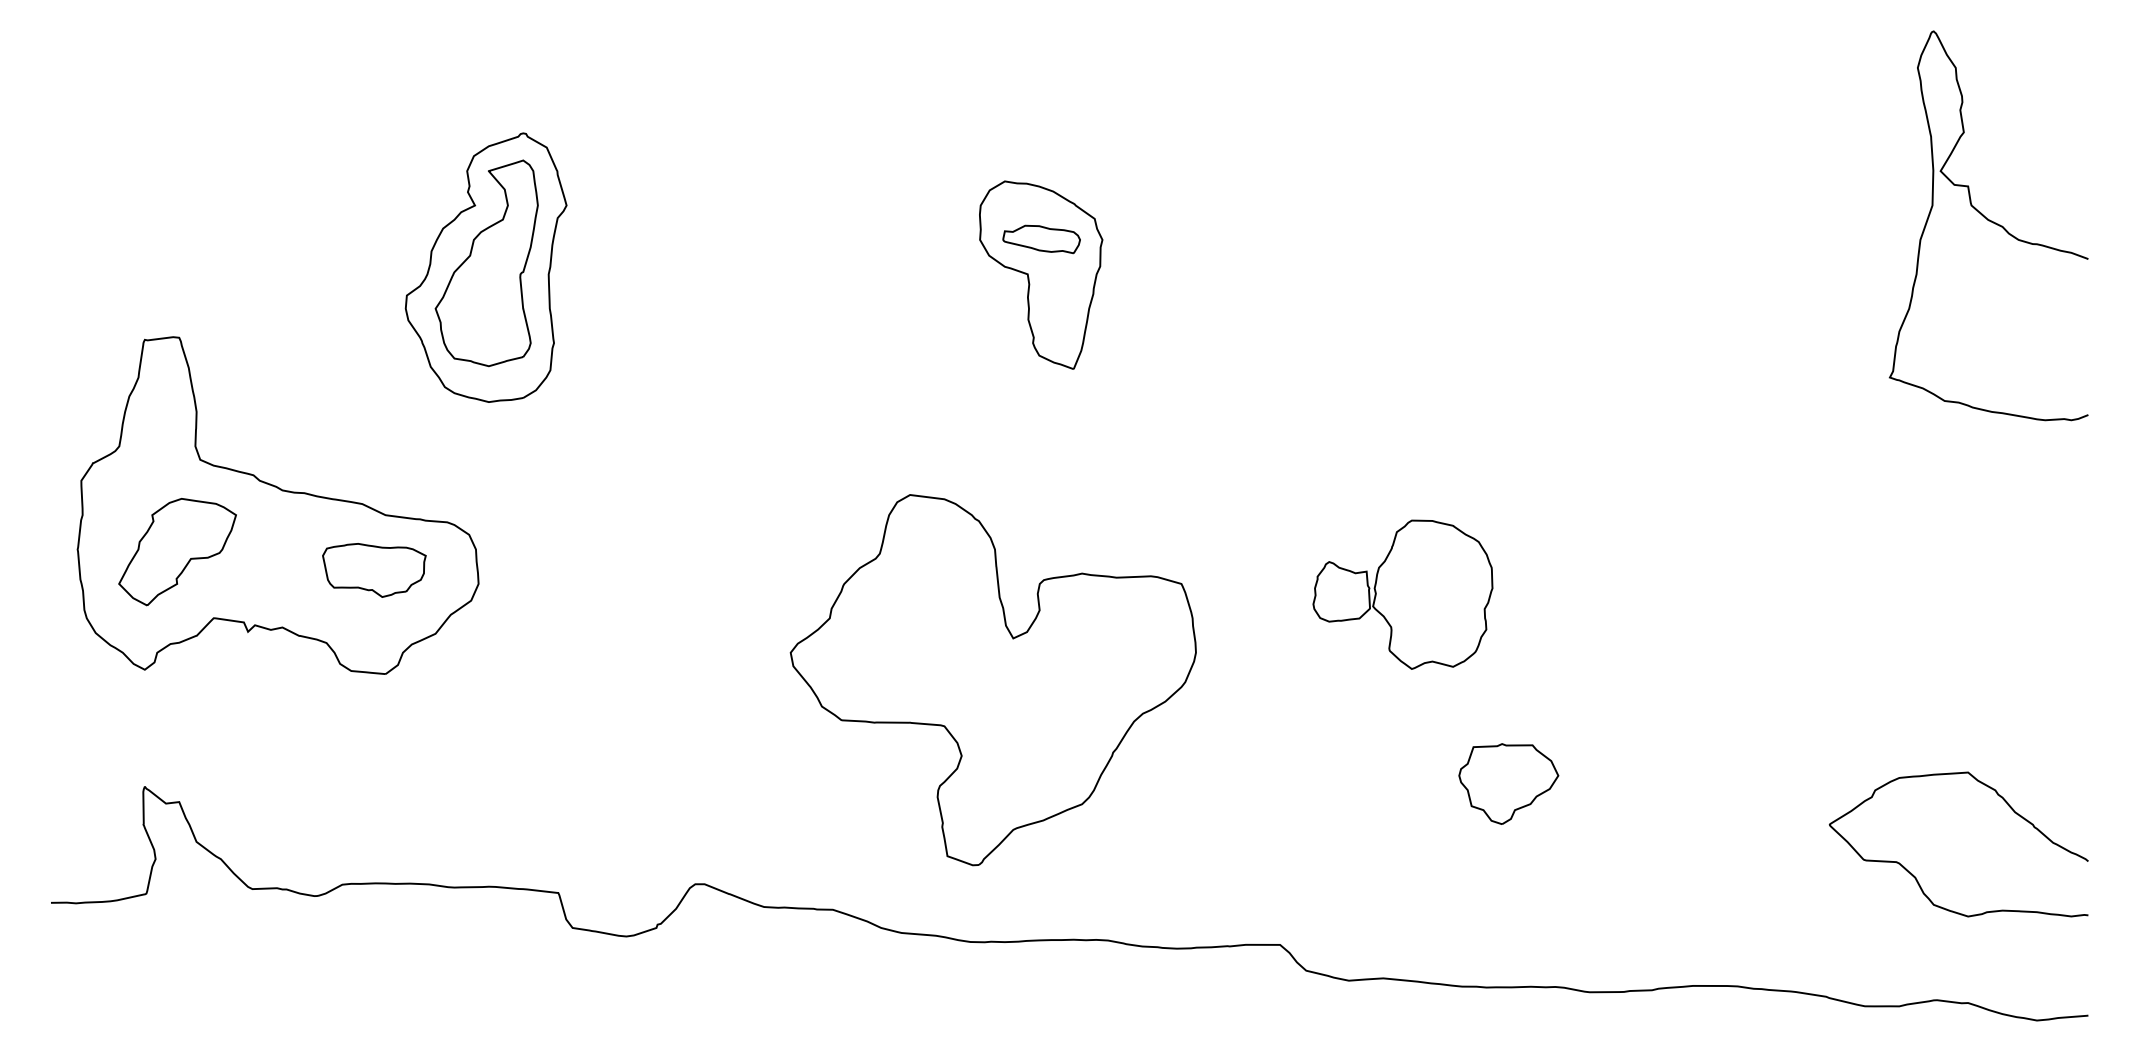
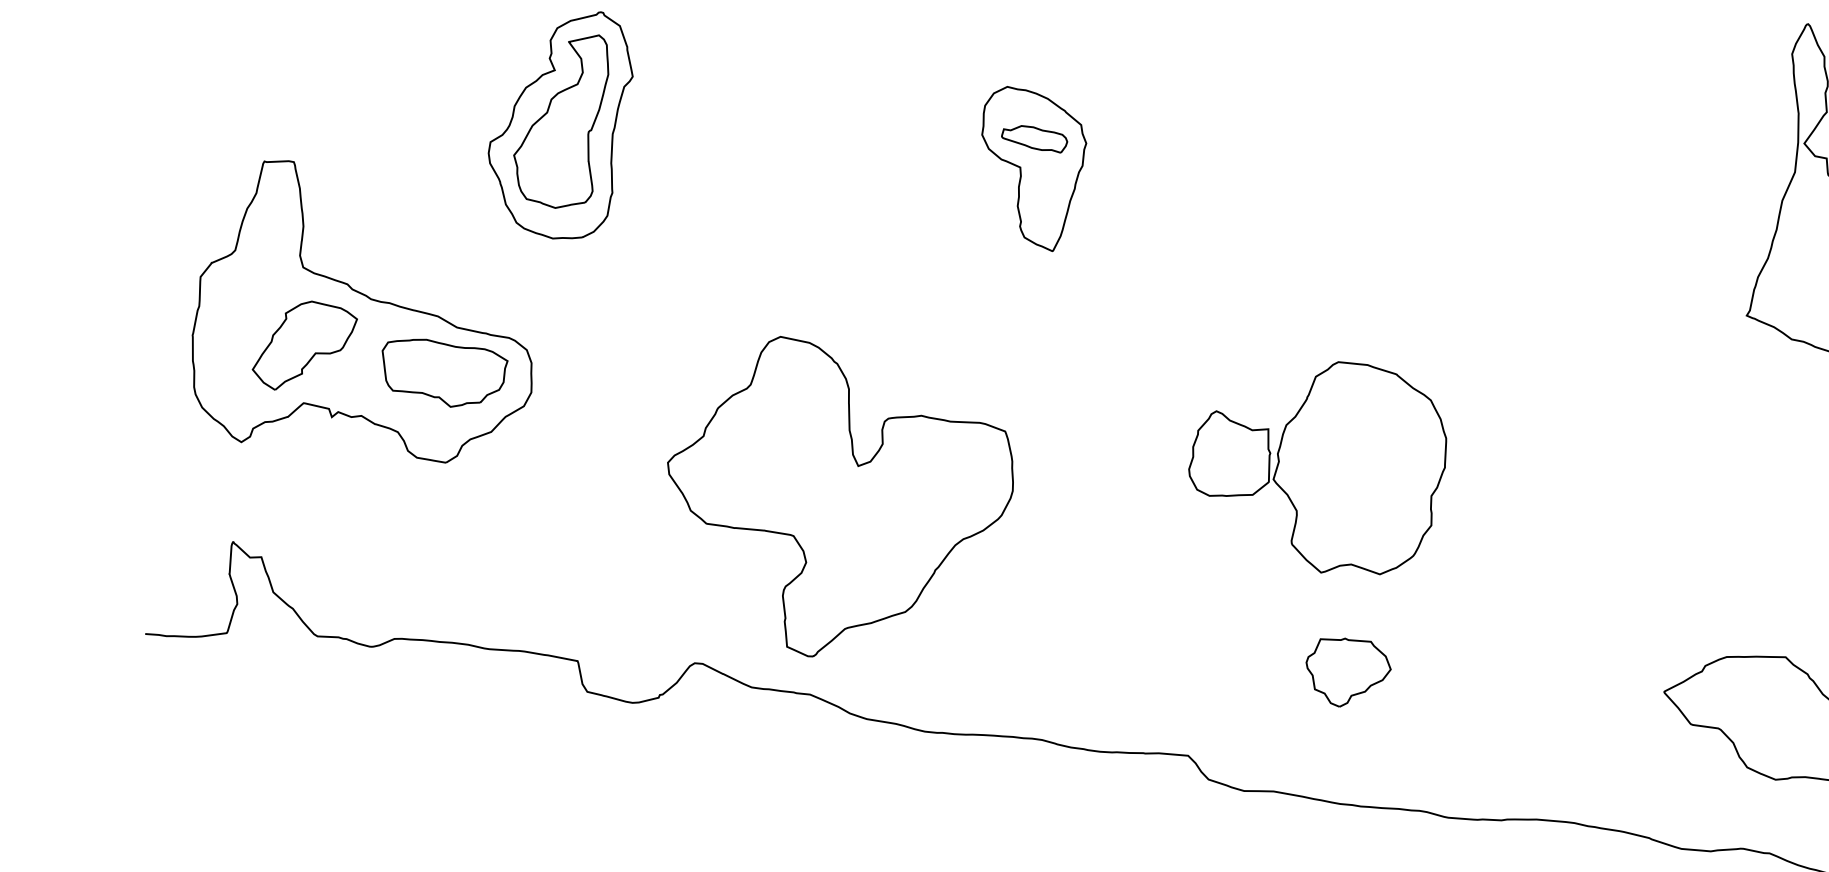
part: (177, 552) -> (304, 346), moved
part: (374, 570) -> (443, 373), size x1.43
part: (1402, 594) -> (1316, 466), size x1.67
part: (992, 680) -> (837, 500), moved
part: (1508, 783) -> (1347, 672), moved

